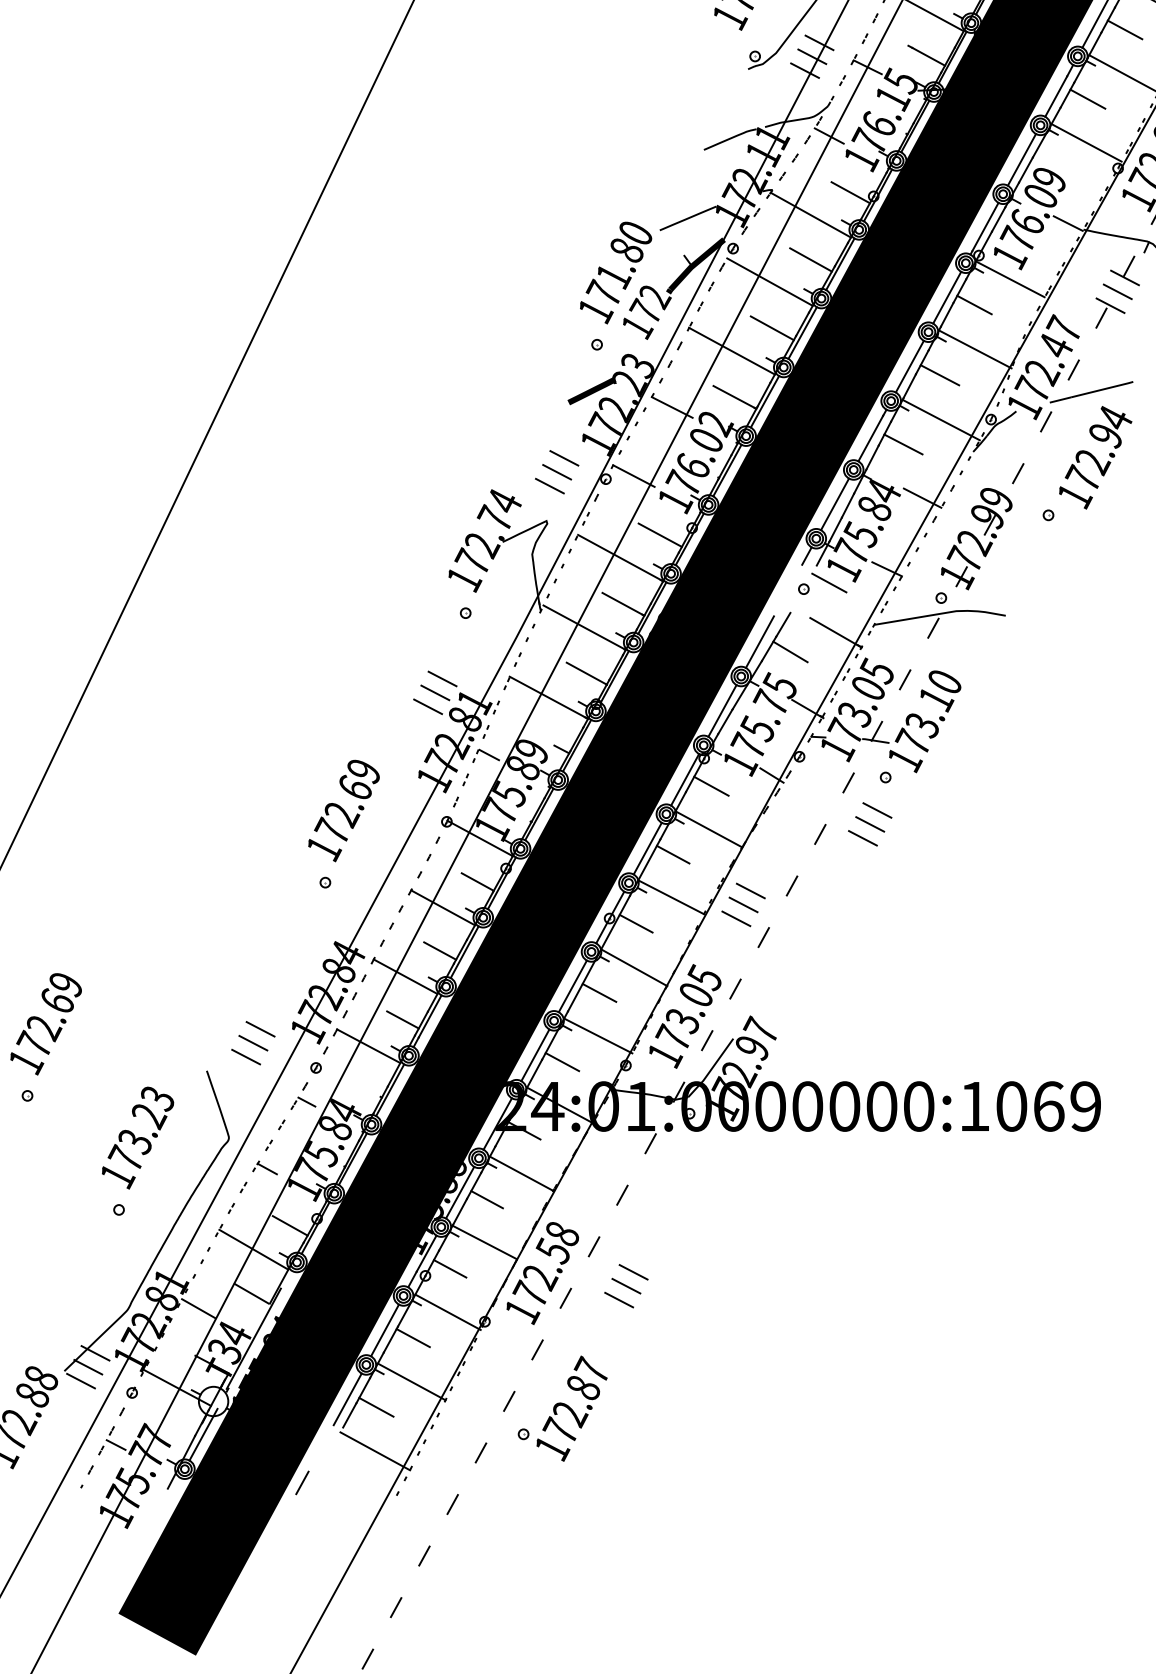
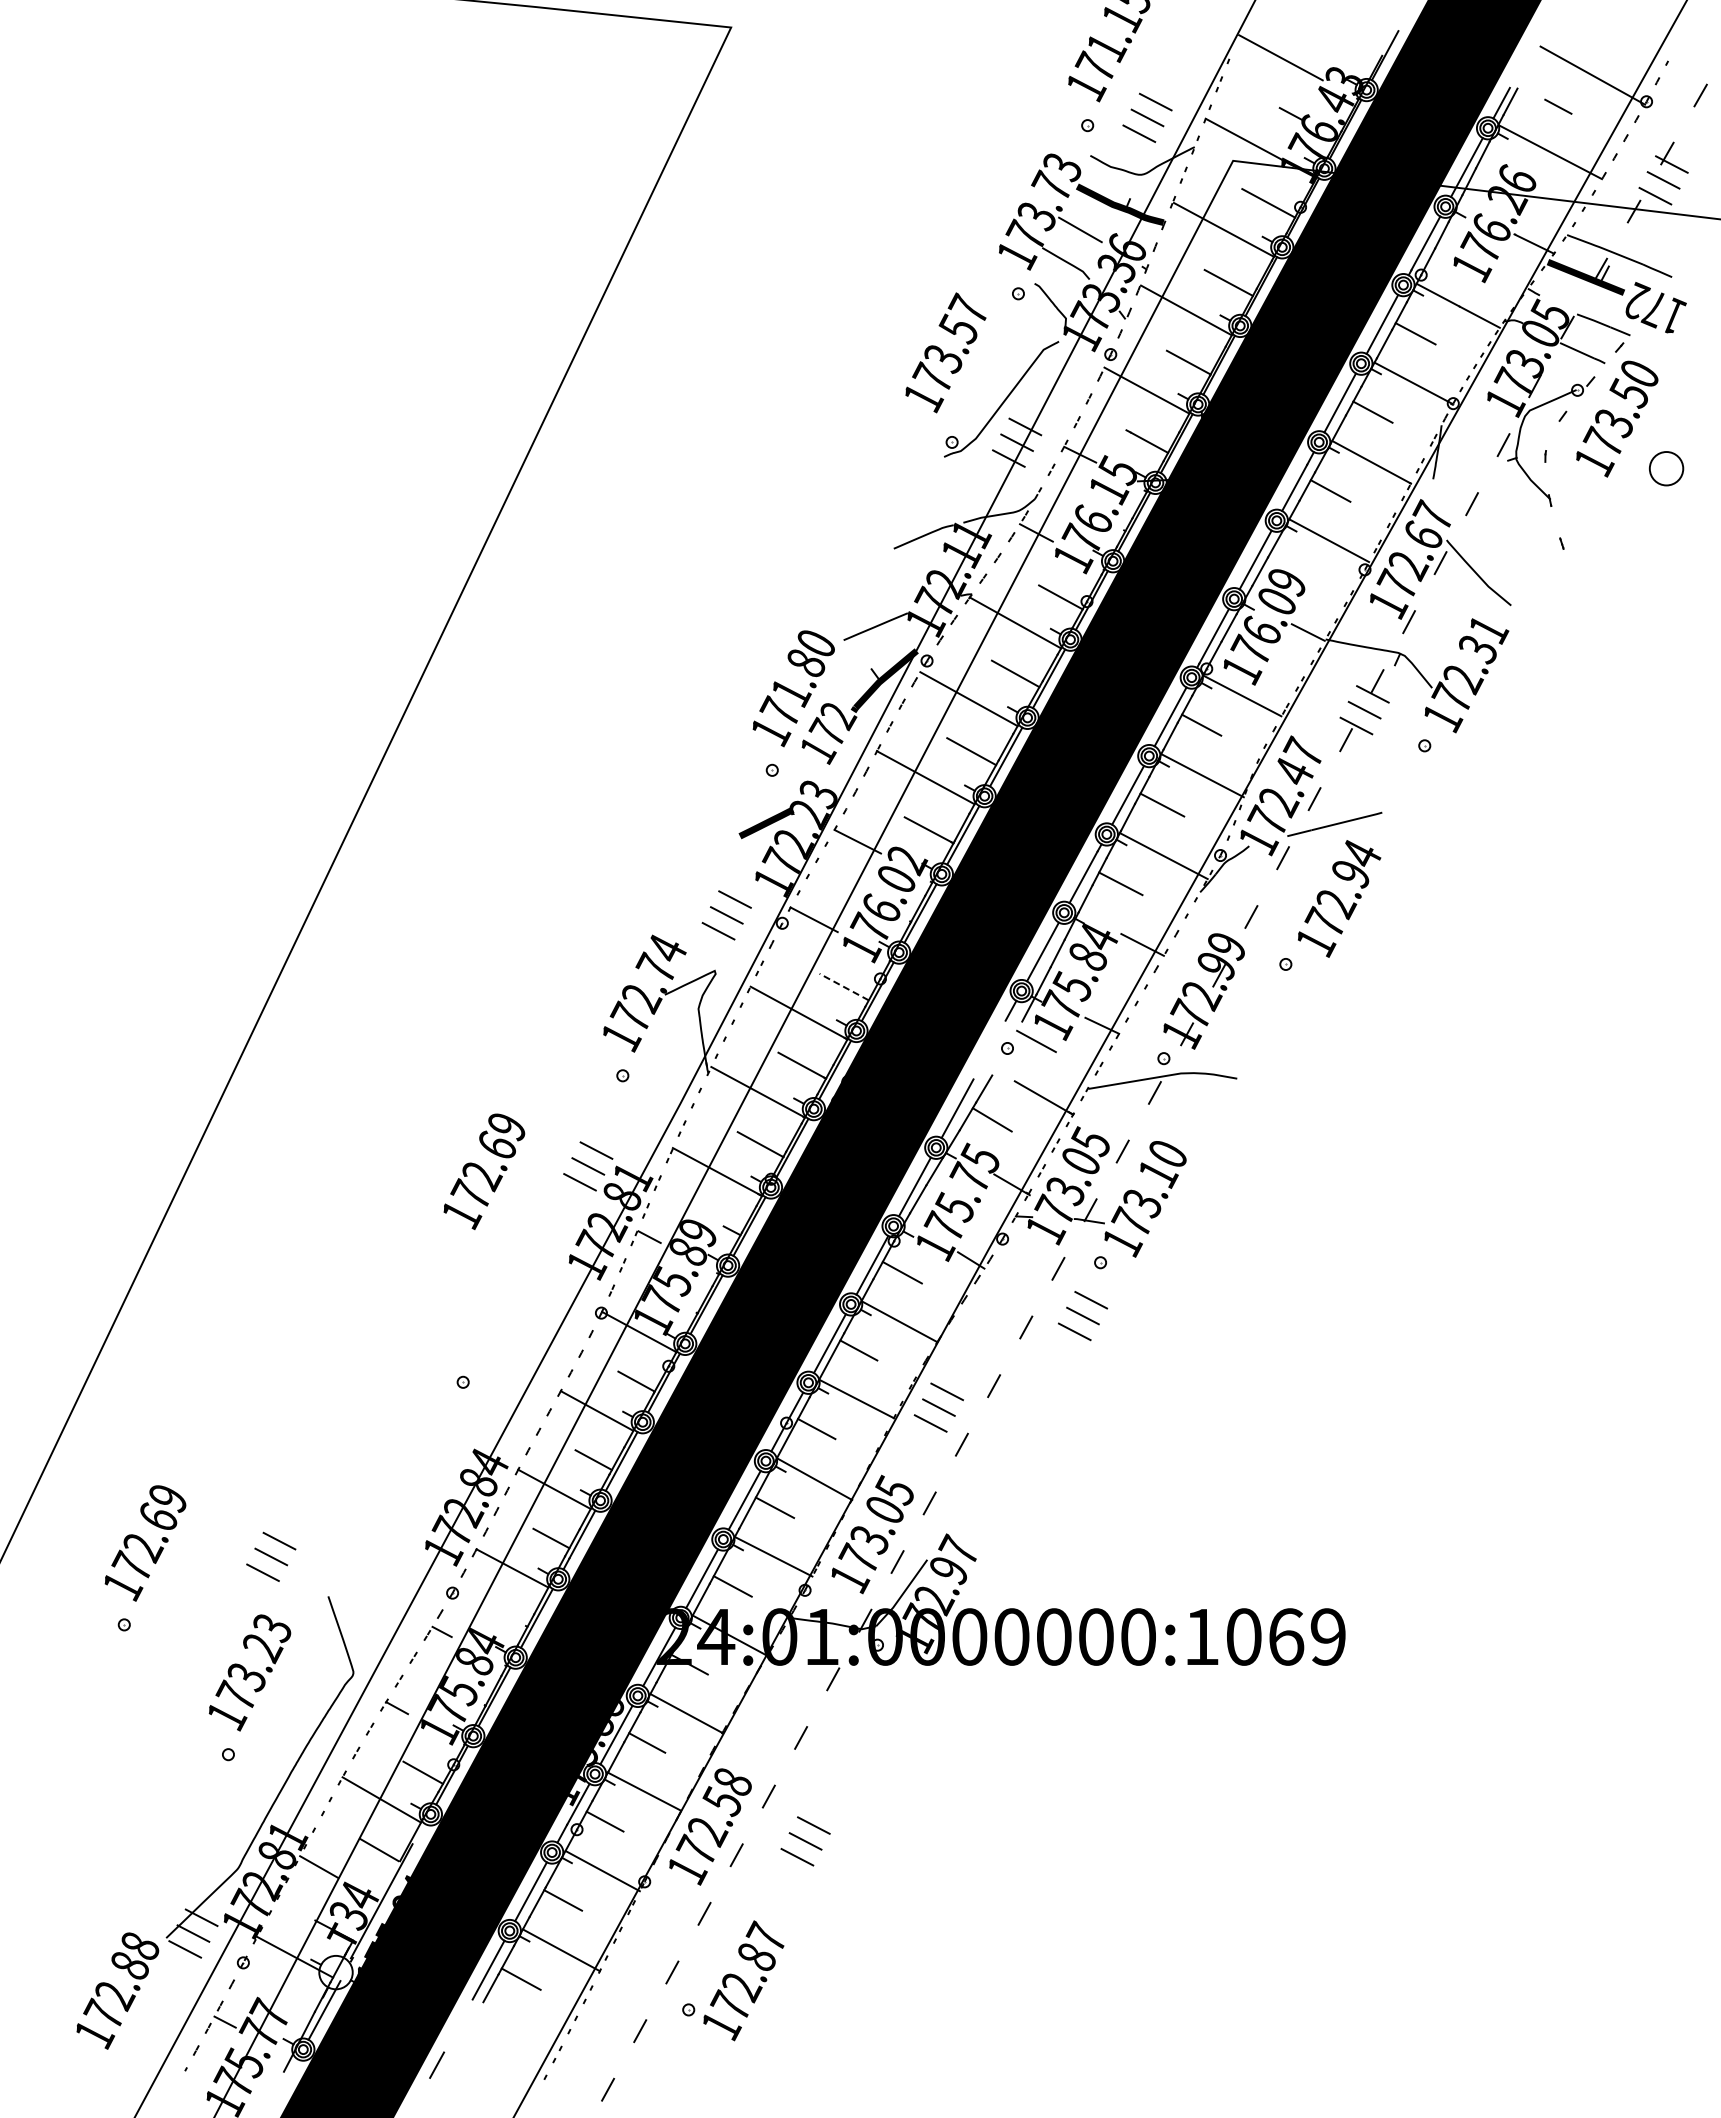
line: (660, 535) -> (844, 987), solid -> dashed
text: (344, 810) -> (484, 1171), moved
part: (253, 1042) -> (271, 1556), moved
line: (374, 1450) -> (519, 2028), removed

